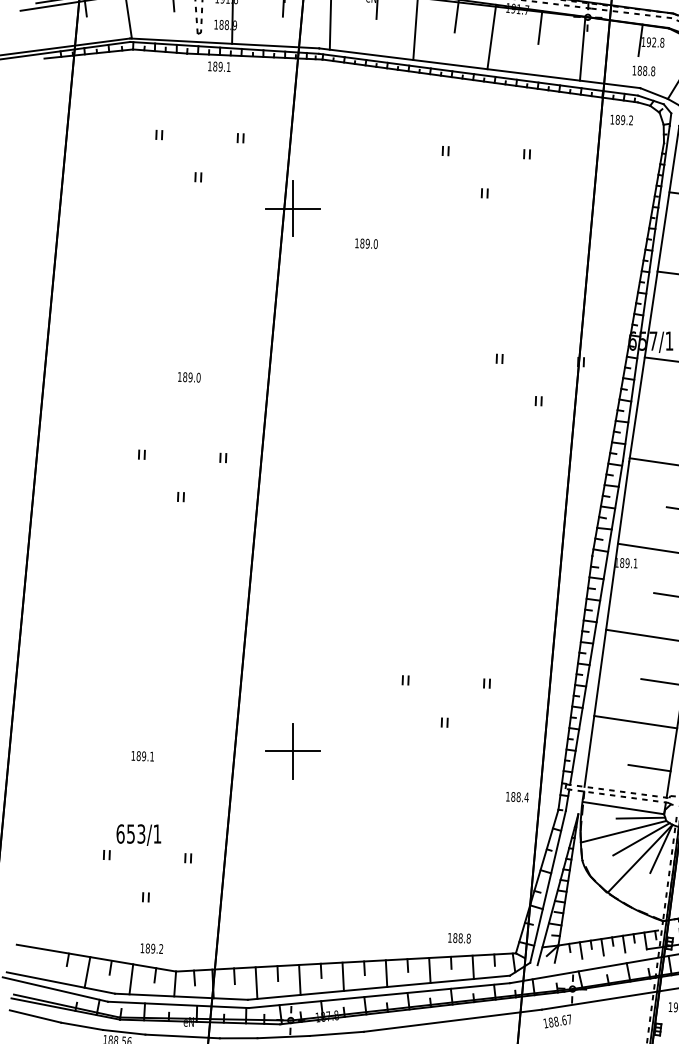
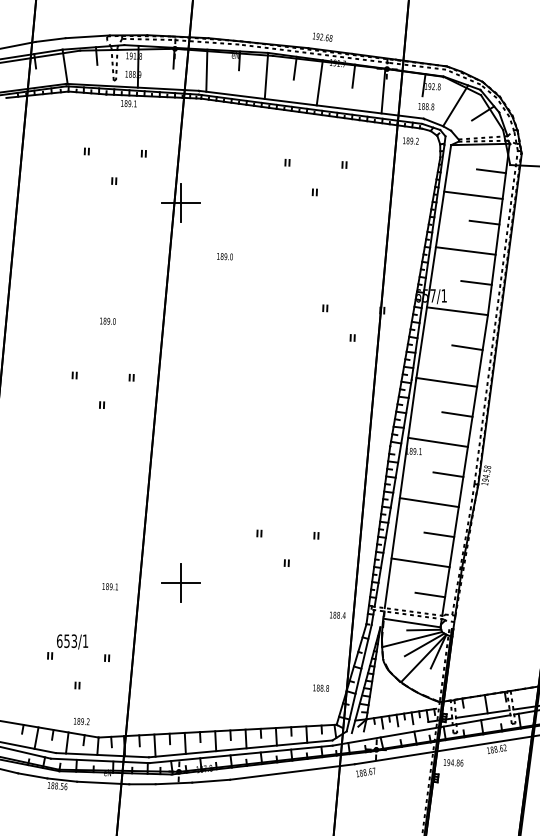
text: (365, 243) -> (224, 256), moved
text: (141, 755) -> (109, 586), moved
text: (458, 937) -> (320, 687), moved

